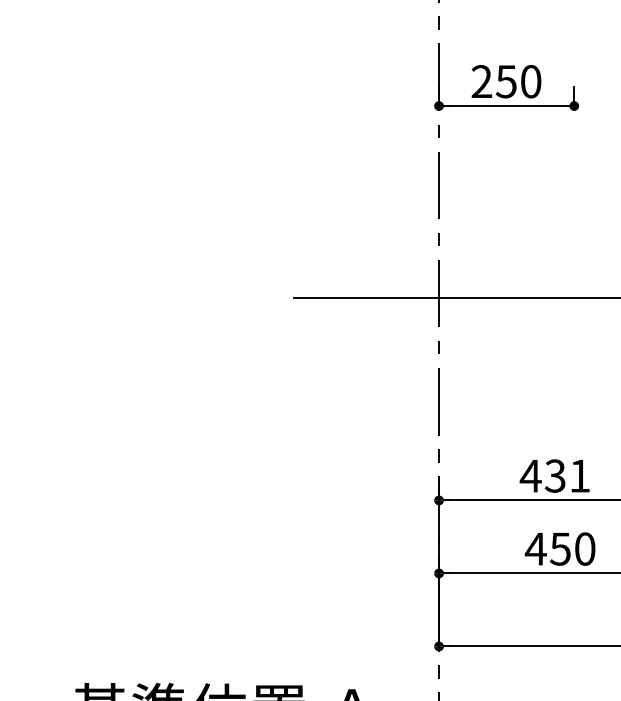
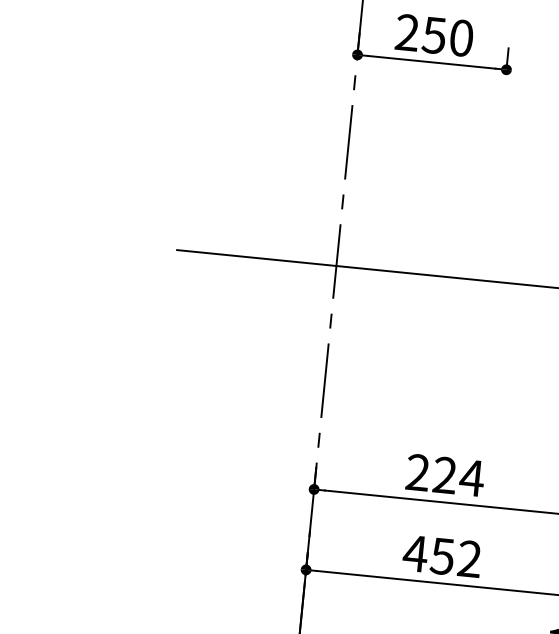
text: (554, 475) -> (444, 474), 431 -> 224
text: (585, 548) -> (470, 558), 450 -> 452

